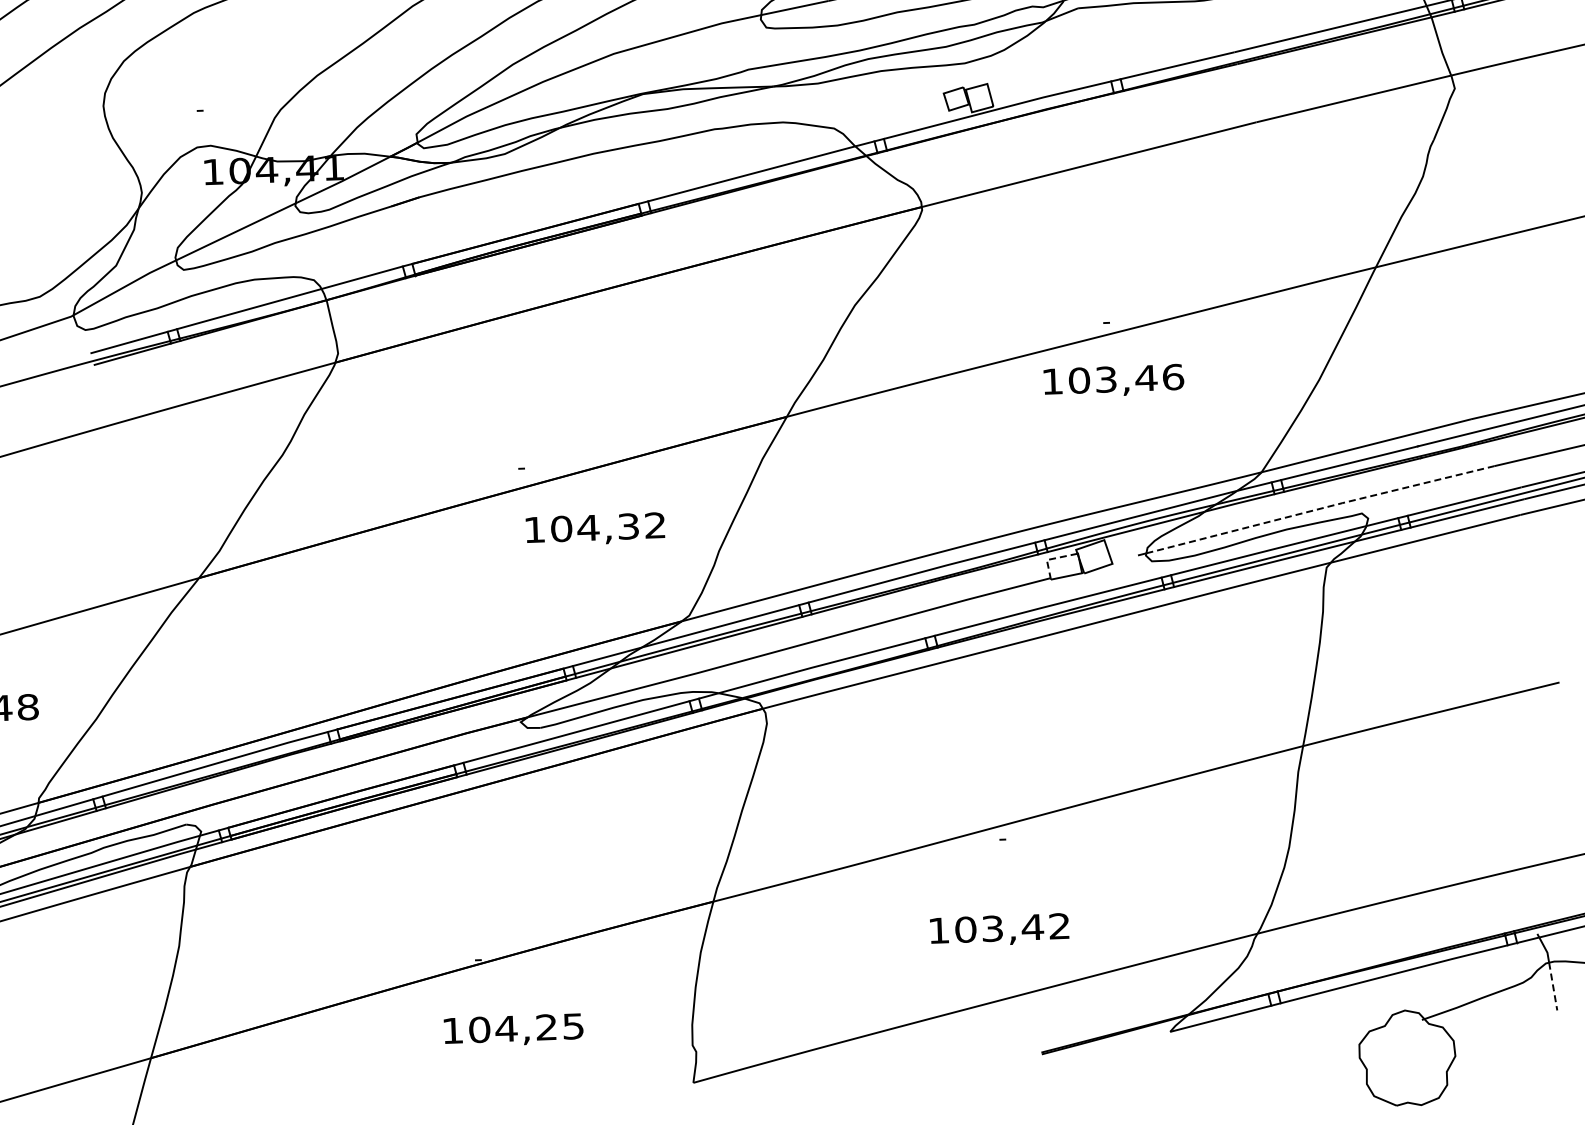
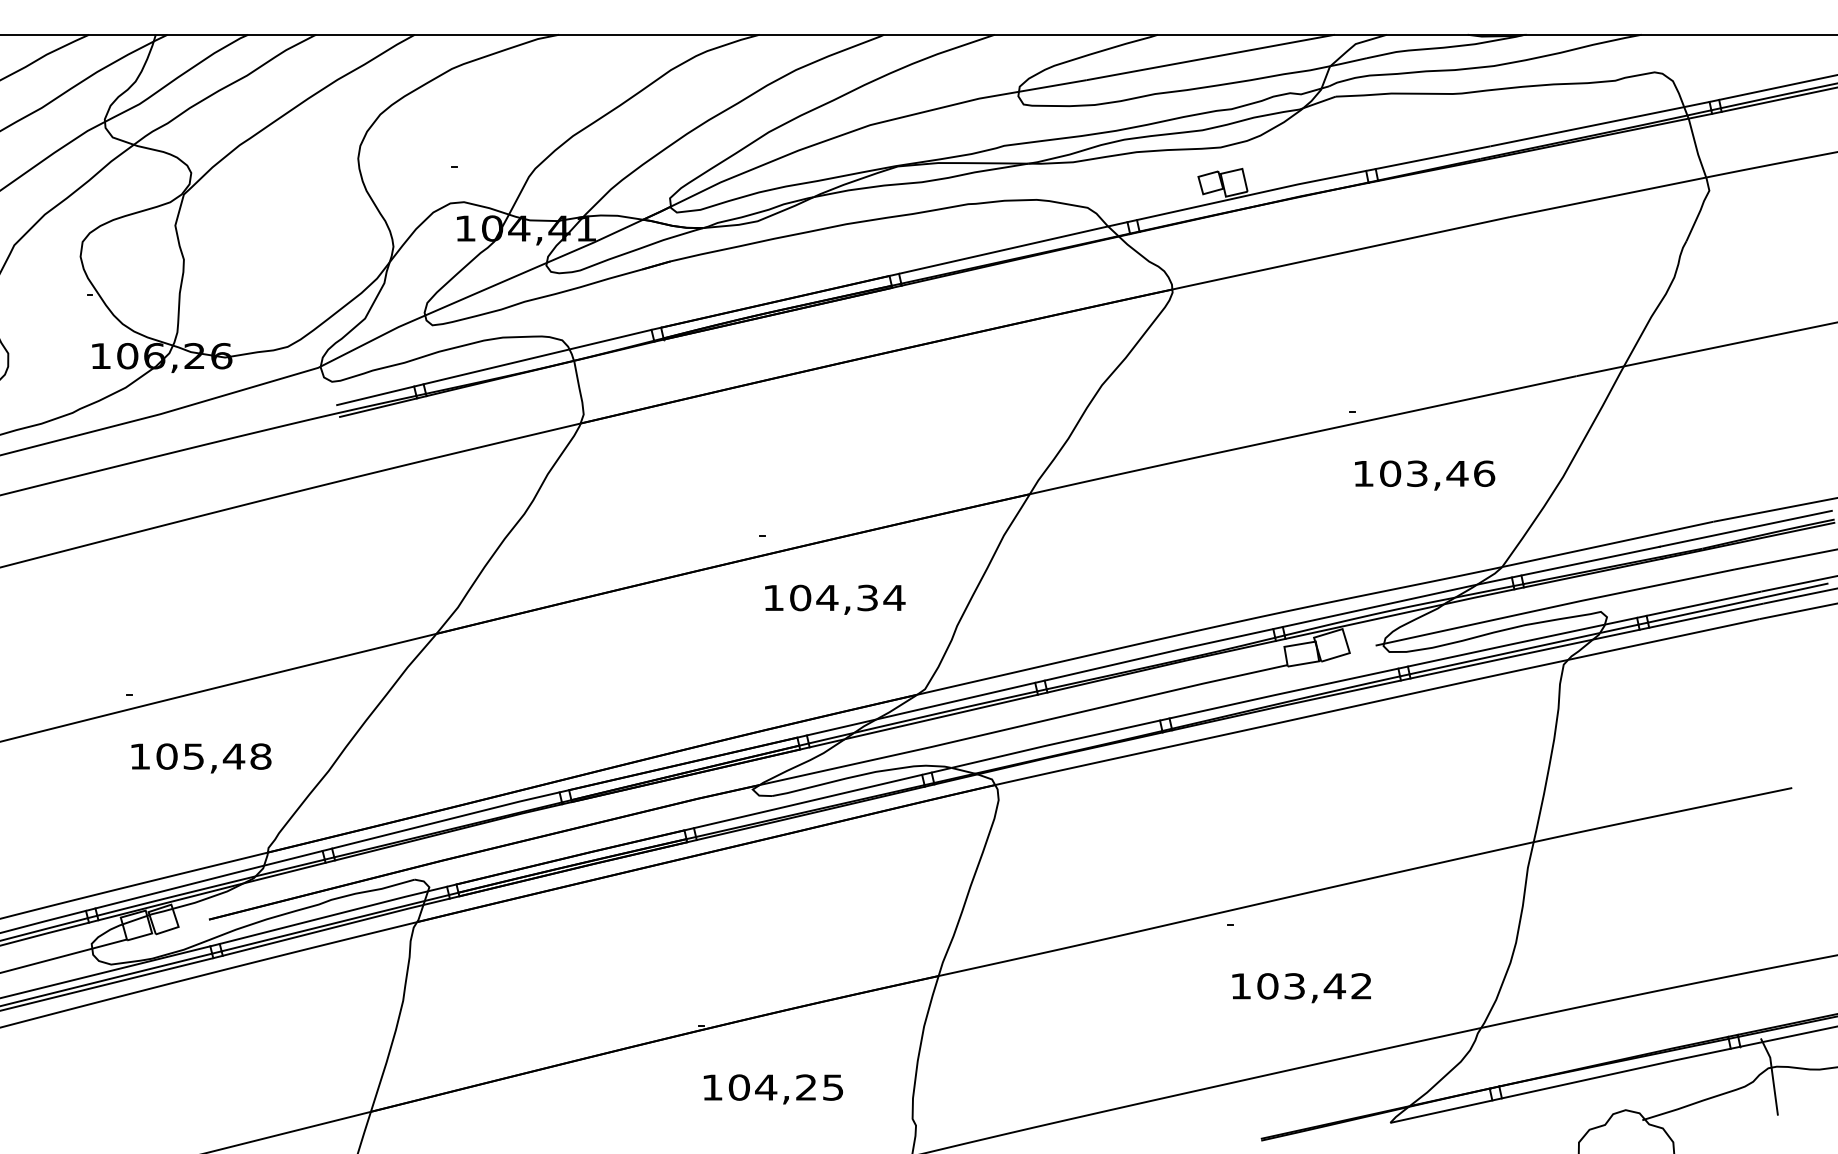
text: (1114, 381) -> (1425, 475), moved
line: (1321, 508) -> (1560, 605), dashed -> solid
text: (655, 525) -> (894, 597), 104,32 -> 104,34
line: (1052, 558) -> (1290, 645), dashed -> solid
text: (999, 930) -> (1301, 988), moved
line: (1552, 987) -> (1774, 1092), dashed -> solid
text: (512, 1030) -> (772, 1089), moved

